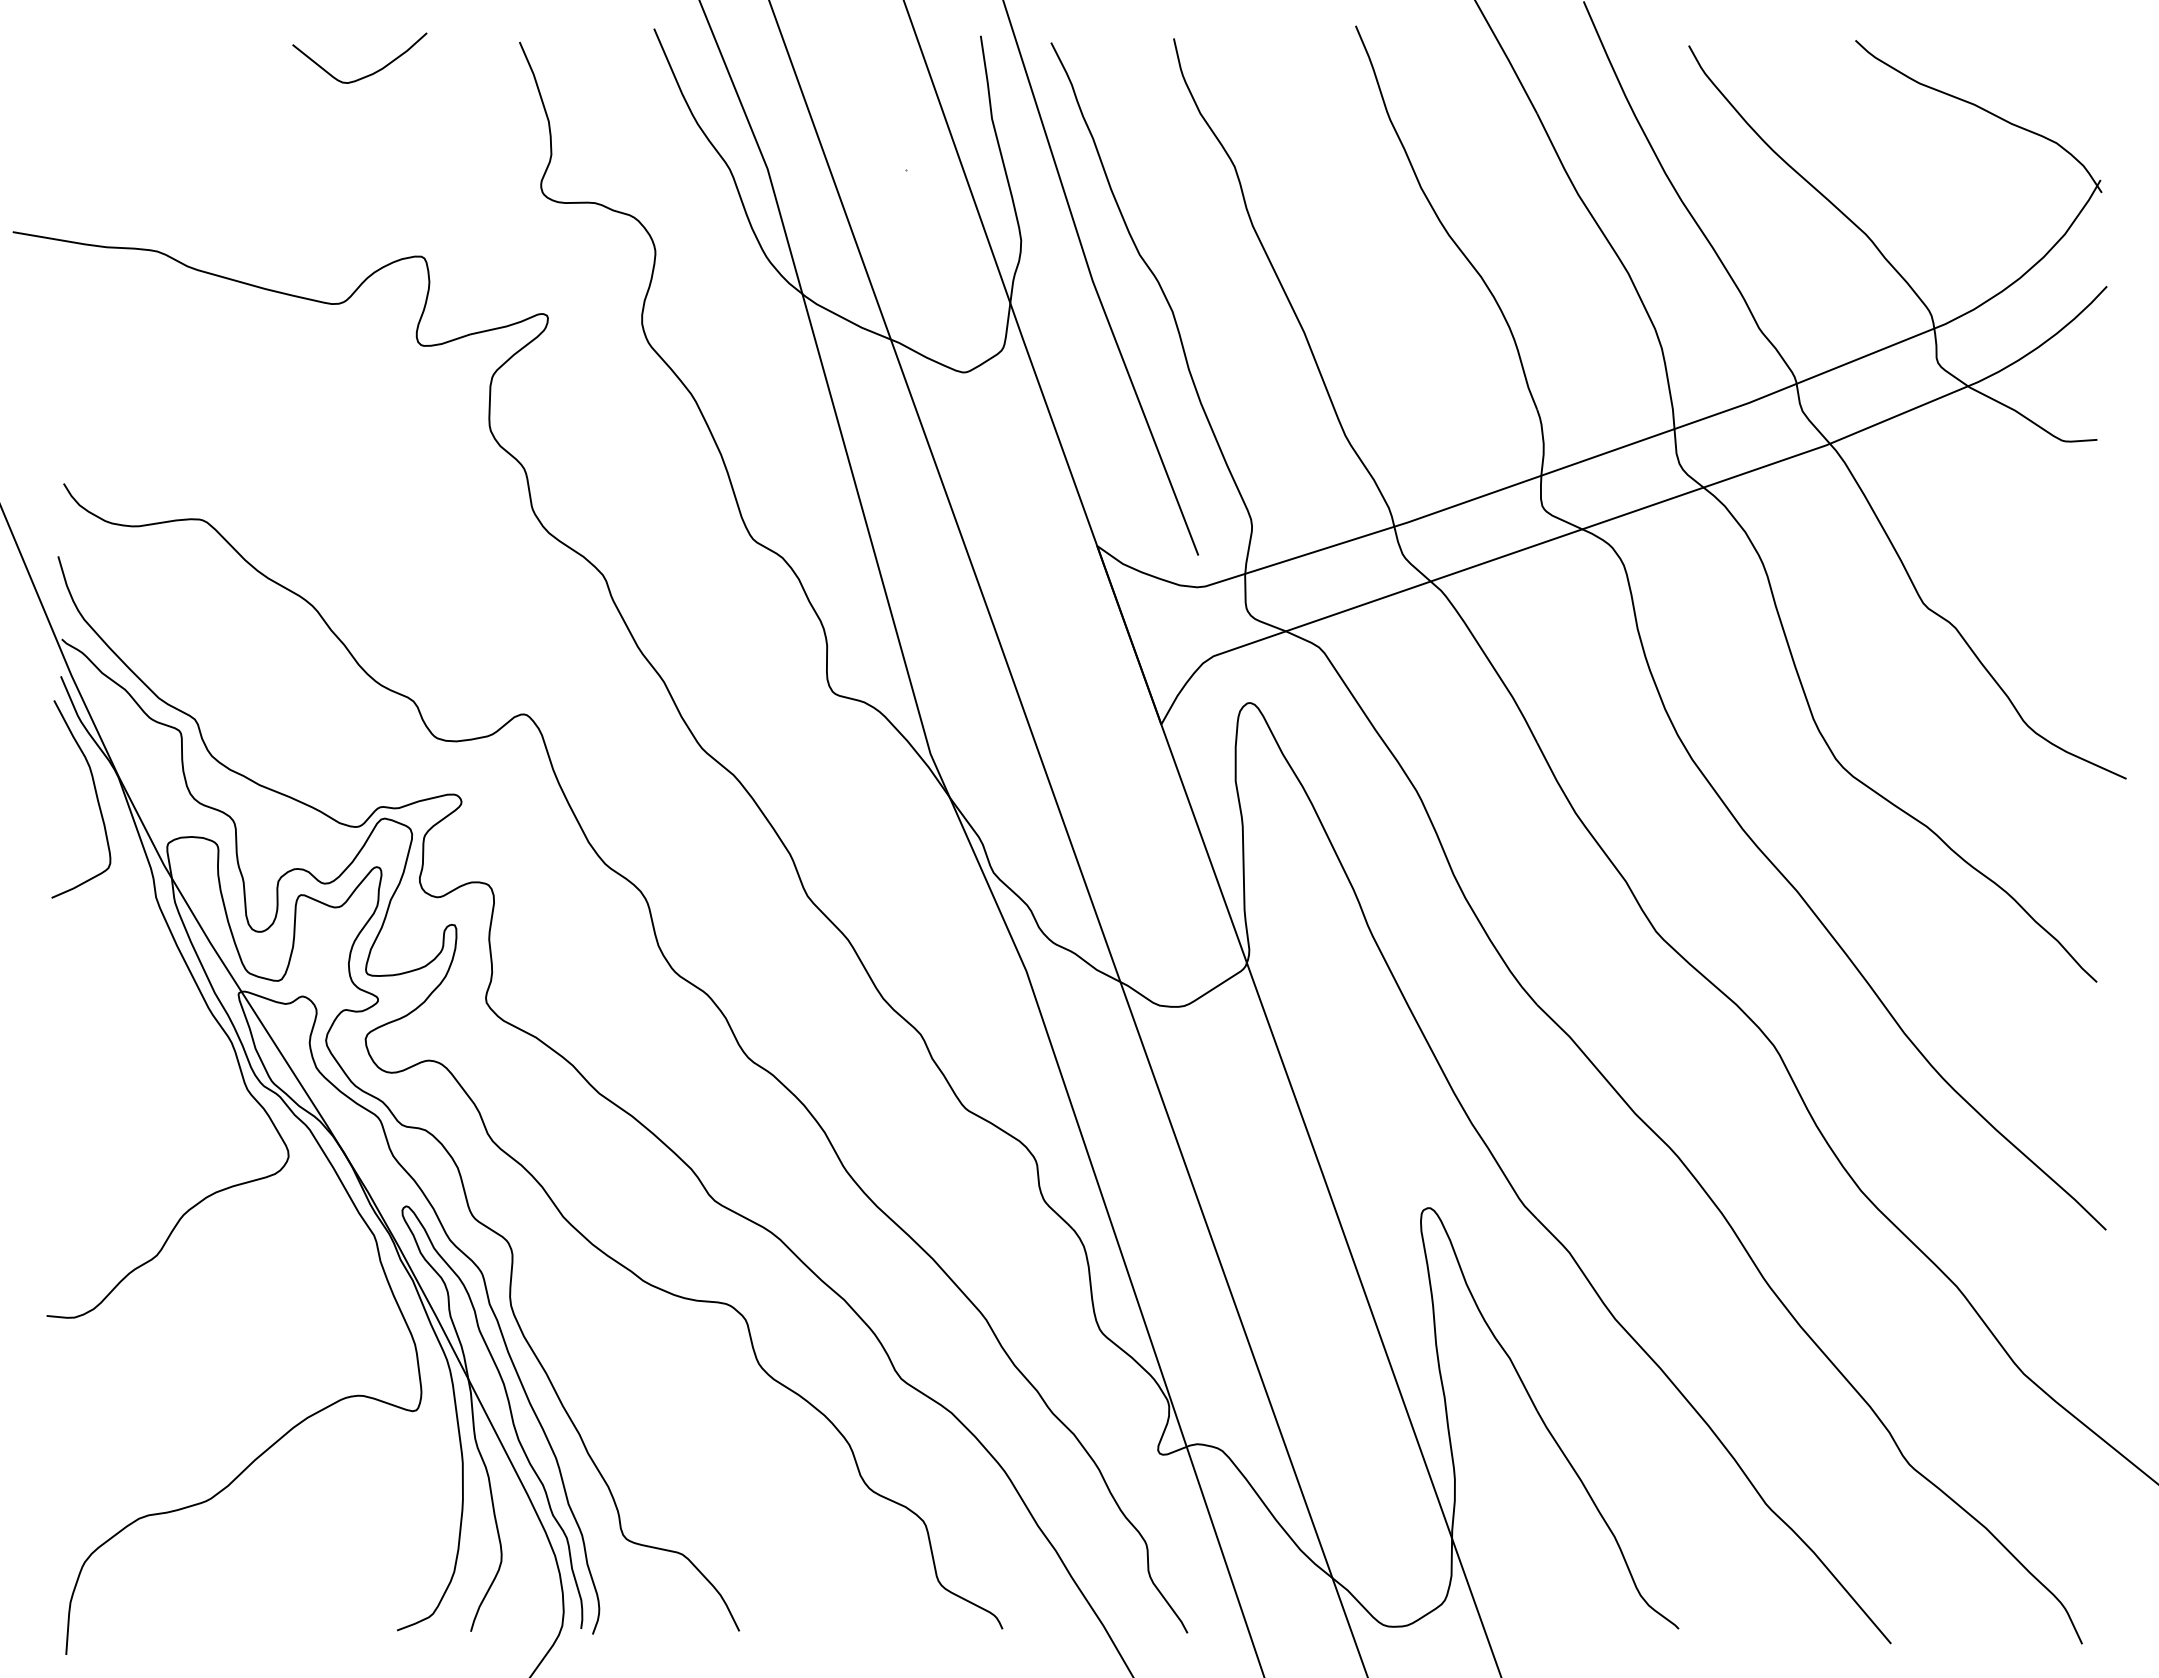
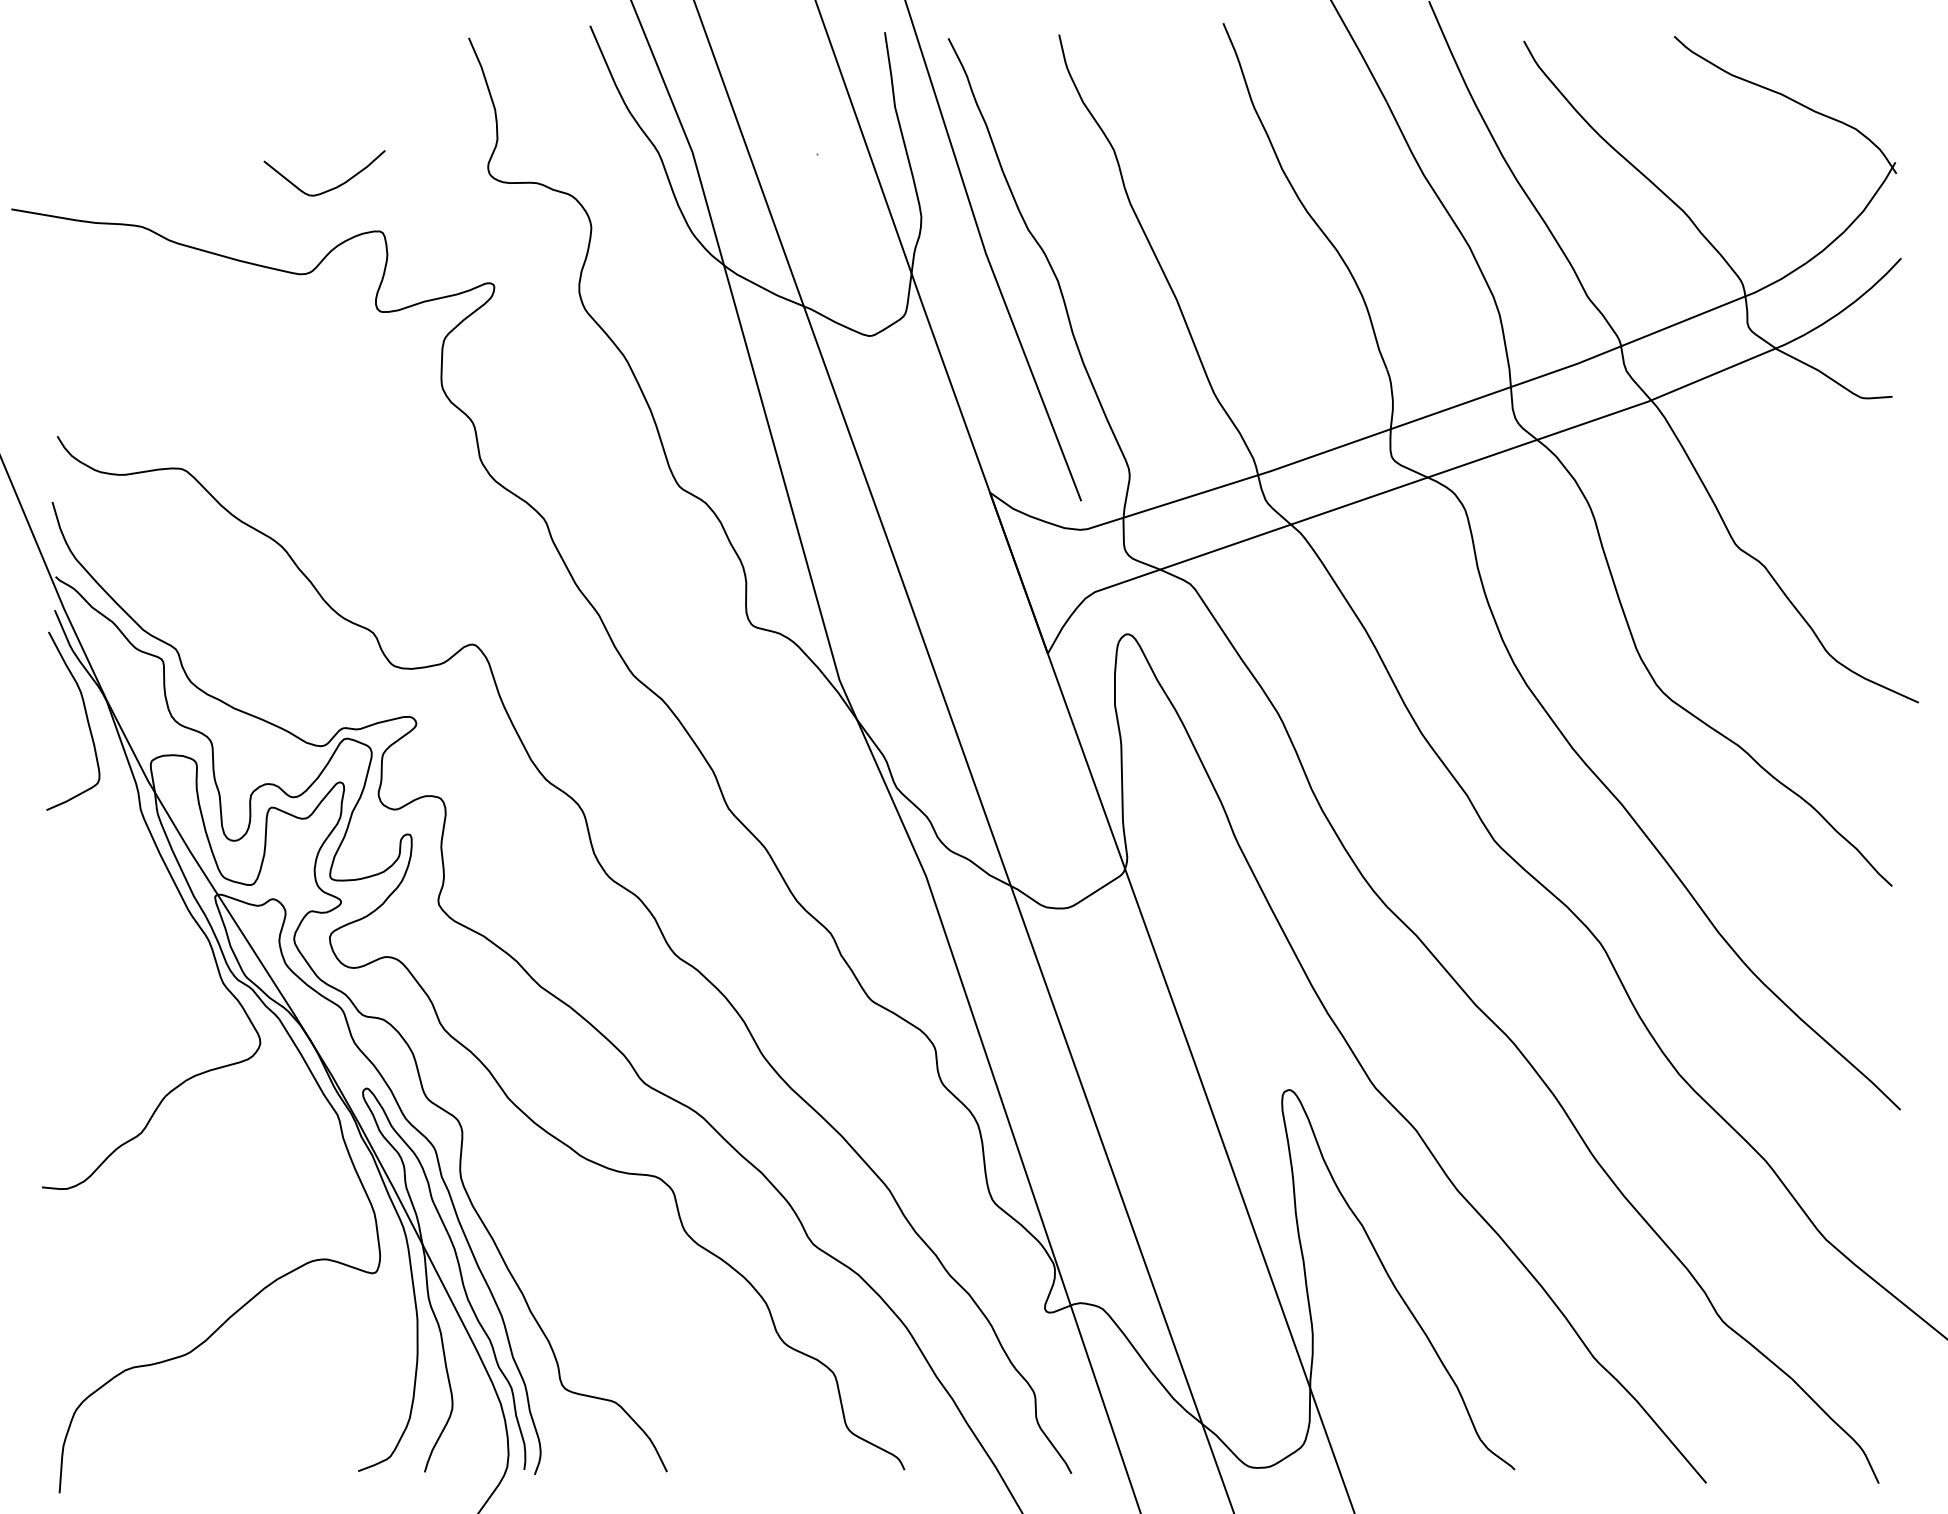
curve: (368, 74) -> (332, 188), moved

